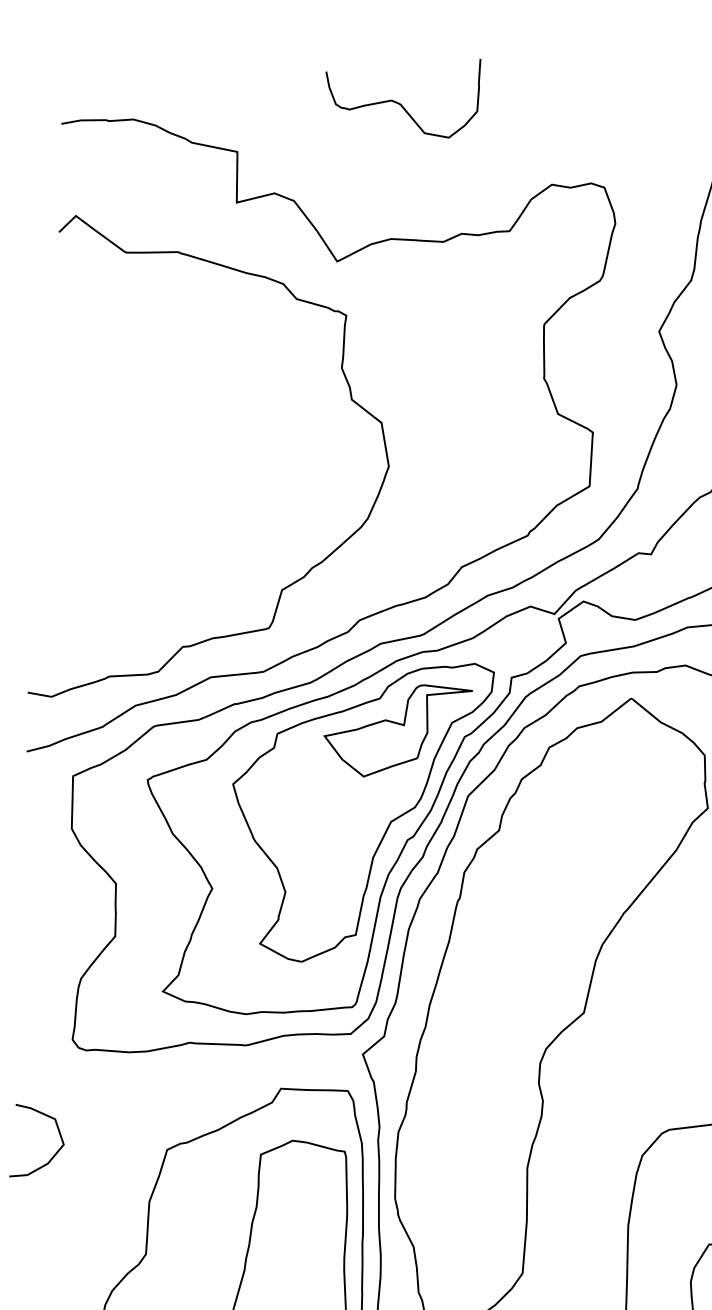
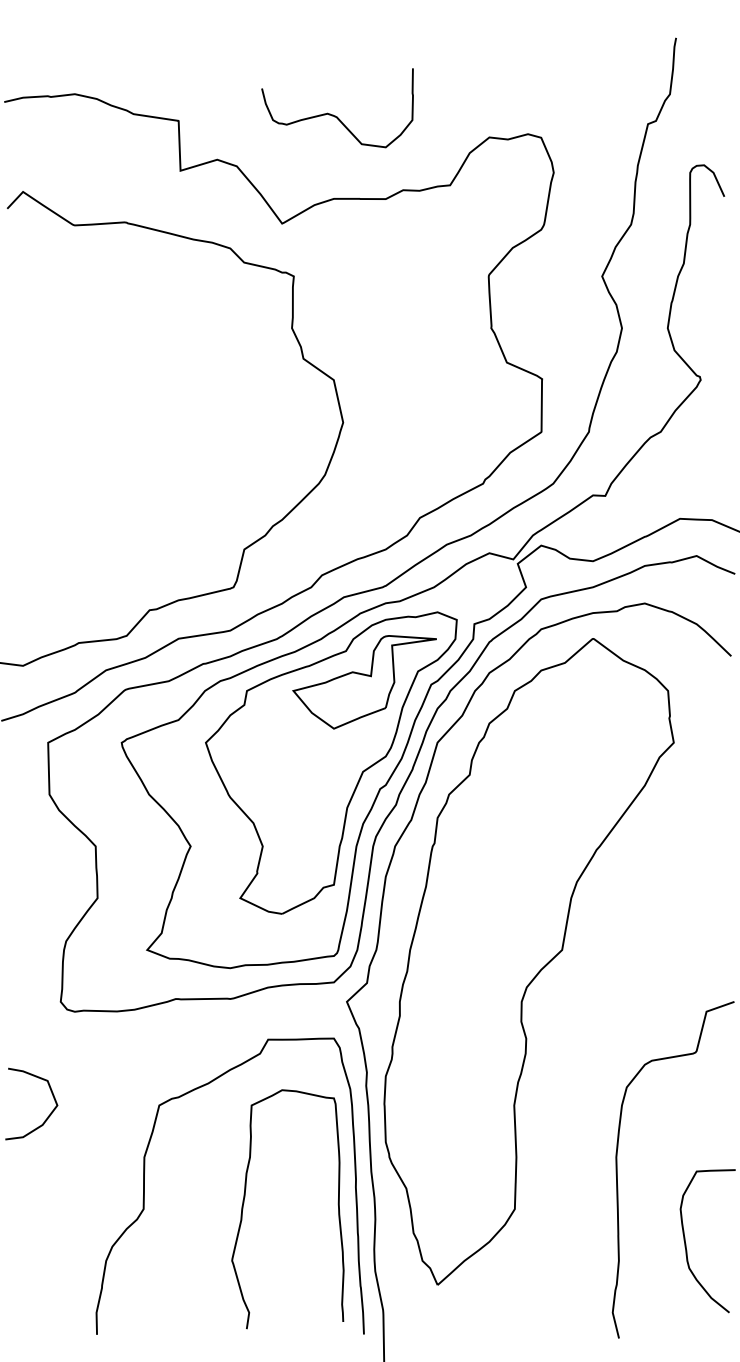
curve: (397, 101) -> (333, 114), moved

